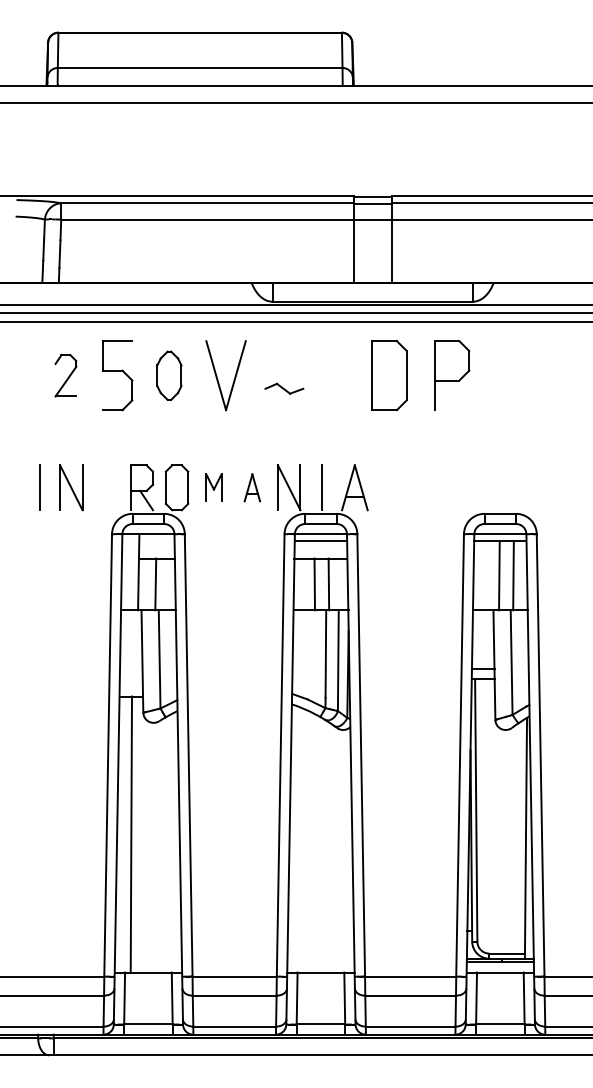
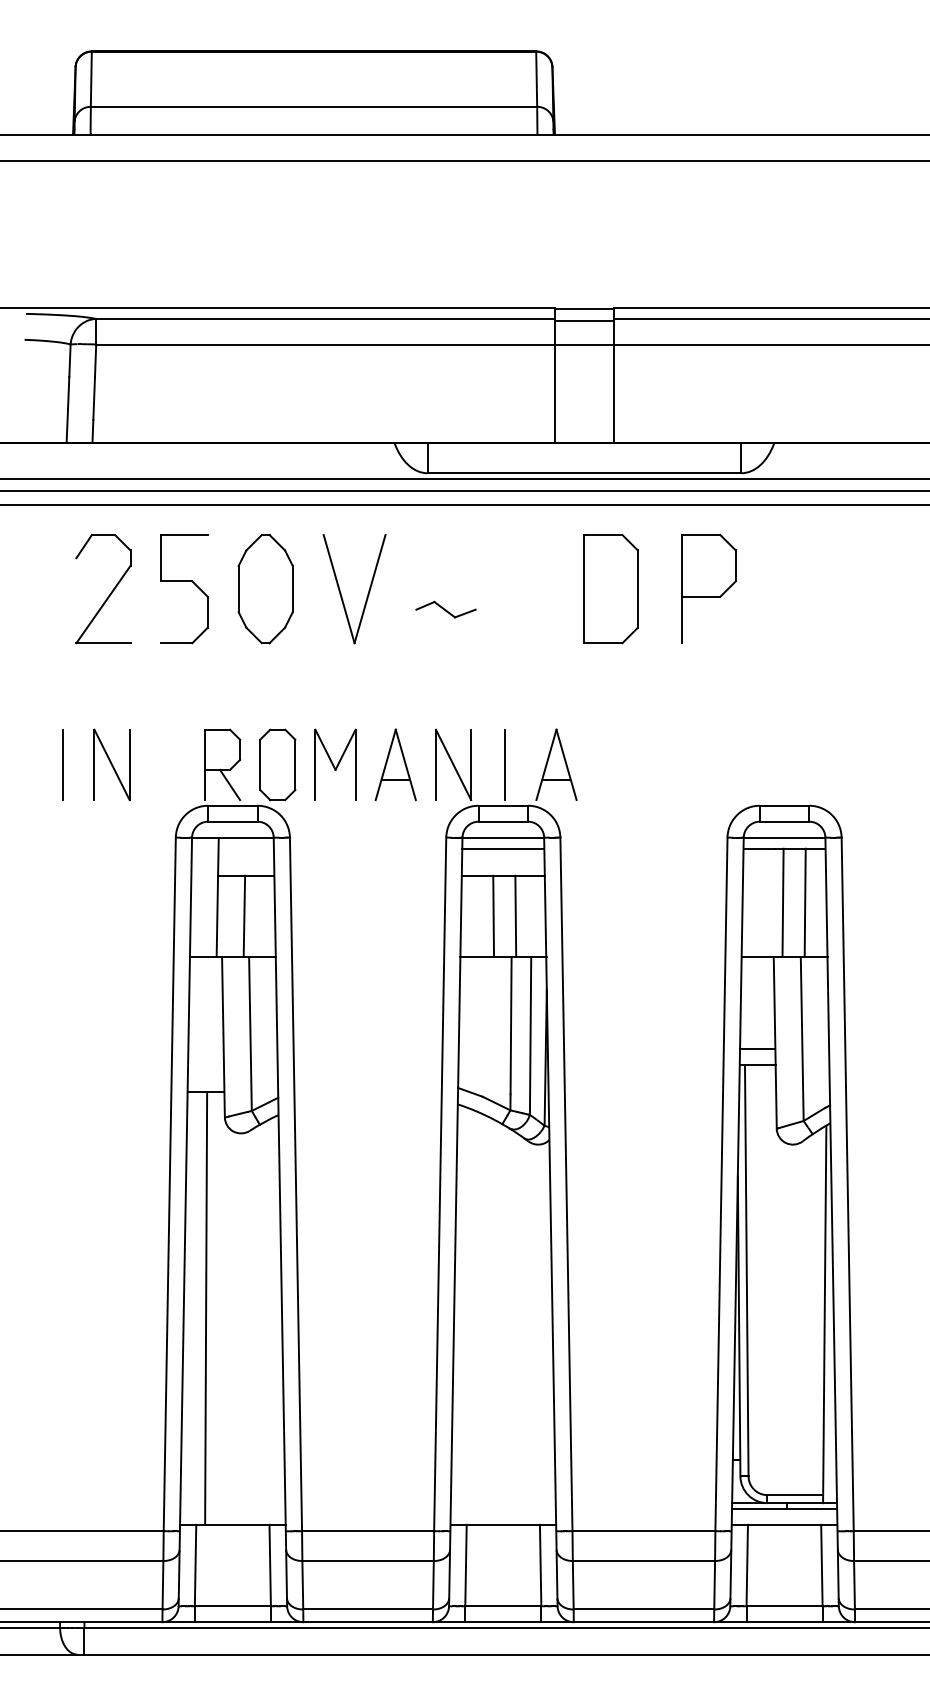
part: (65, 375) -> (102, 588), size x1.67
part: (169, 375) -> (265, 588), size x1.43
part: (213, 487) -> (334, 764), size x1.67
part: (252, 487) -> (396, 764), size x1.67

